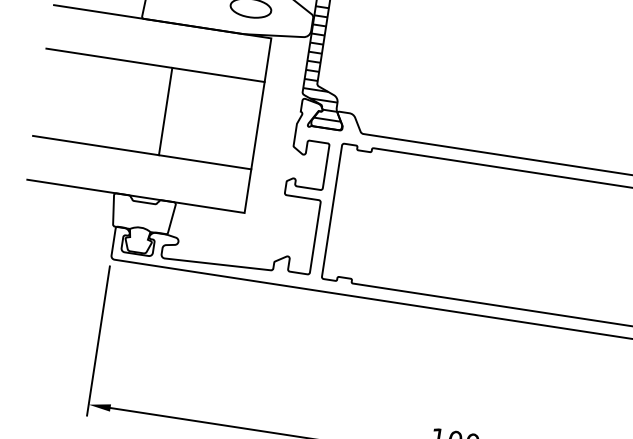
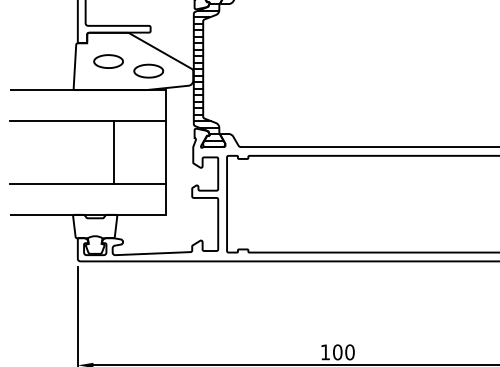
line: (166, 111) -> (114, 152), moved

